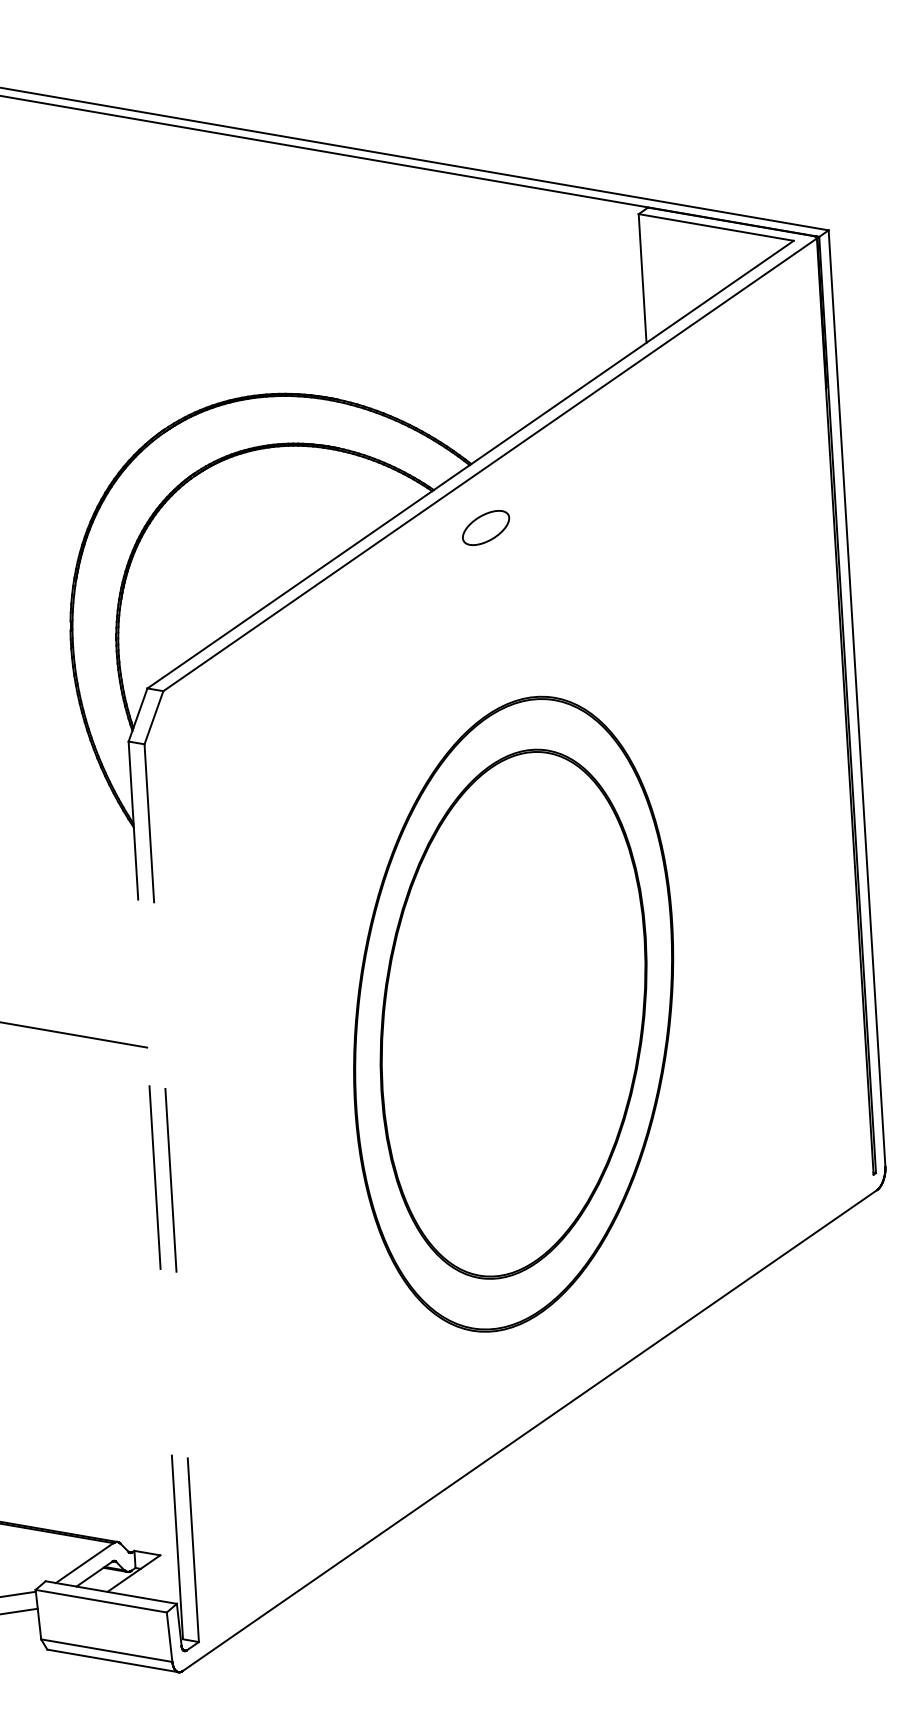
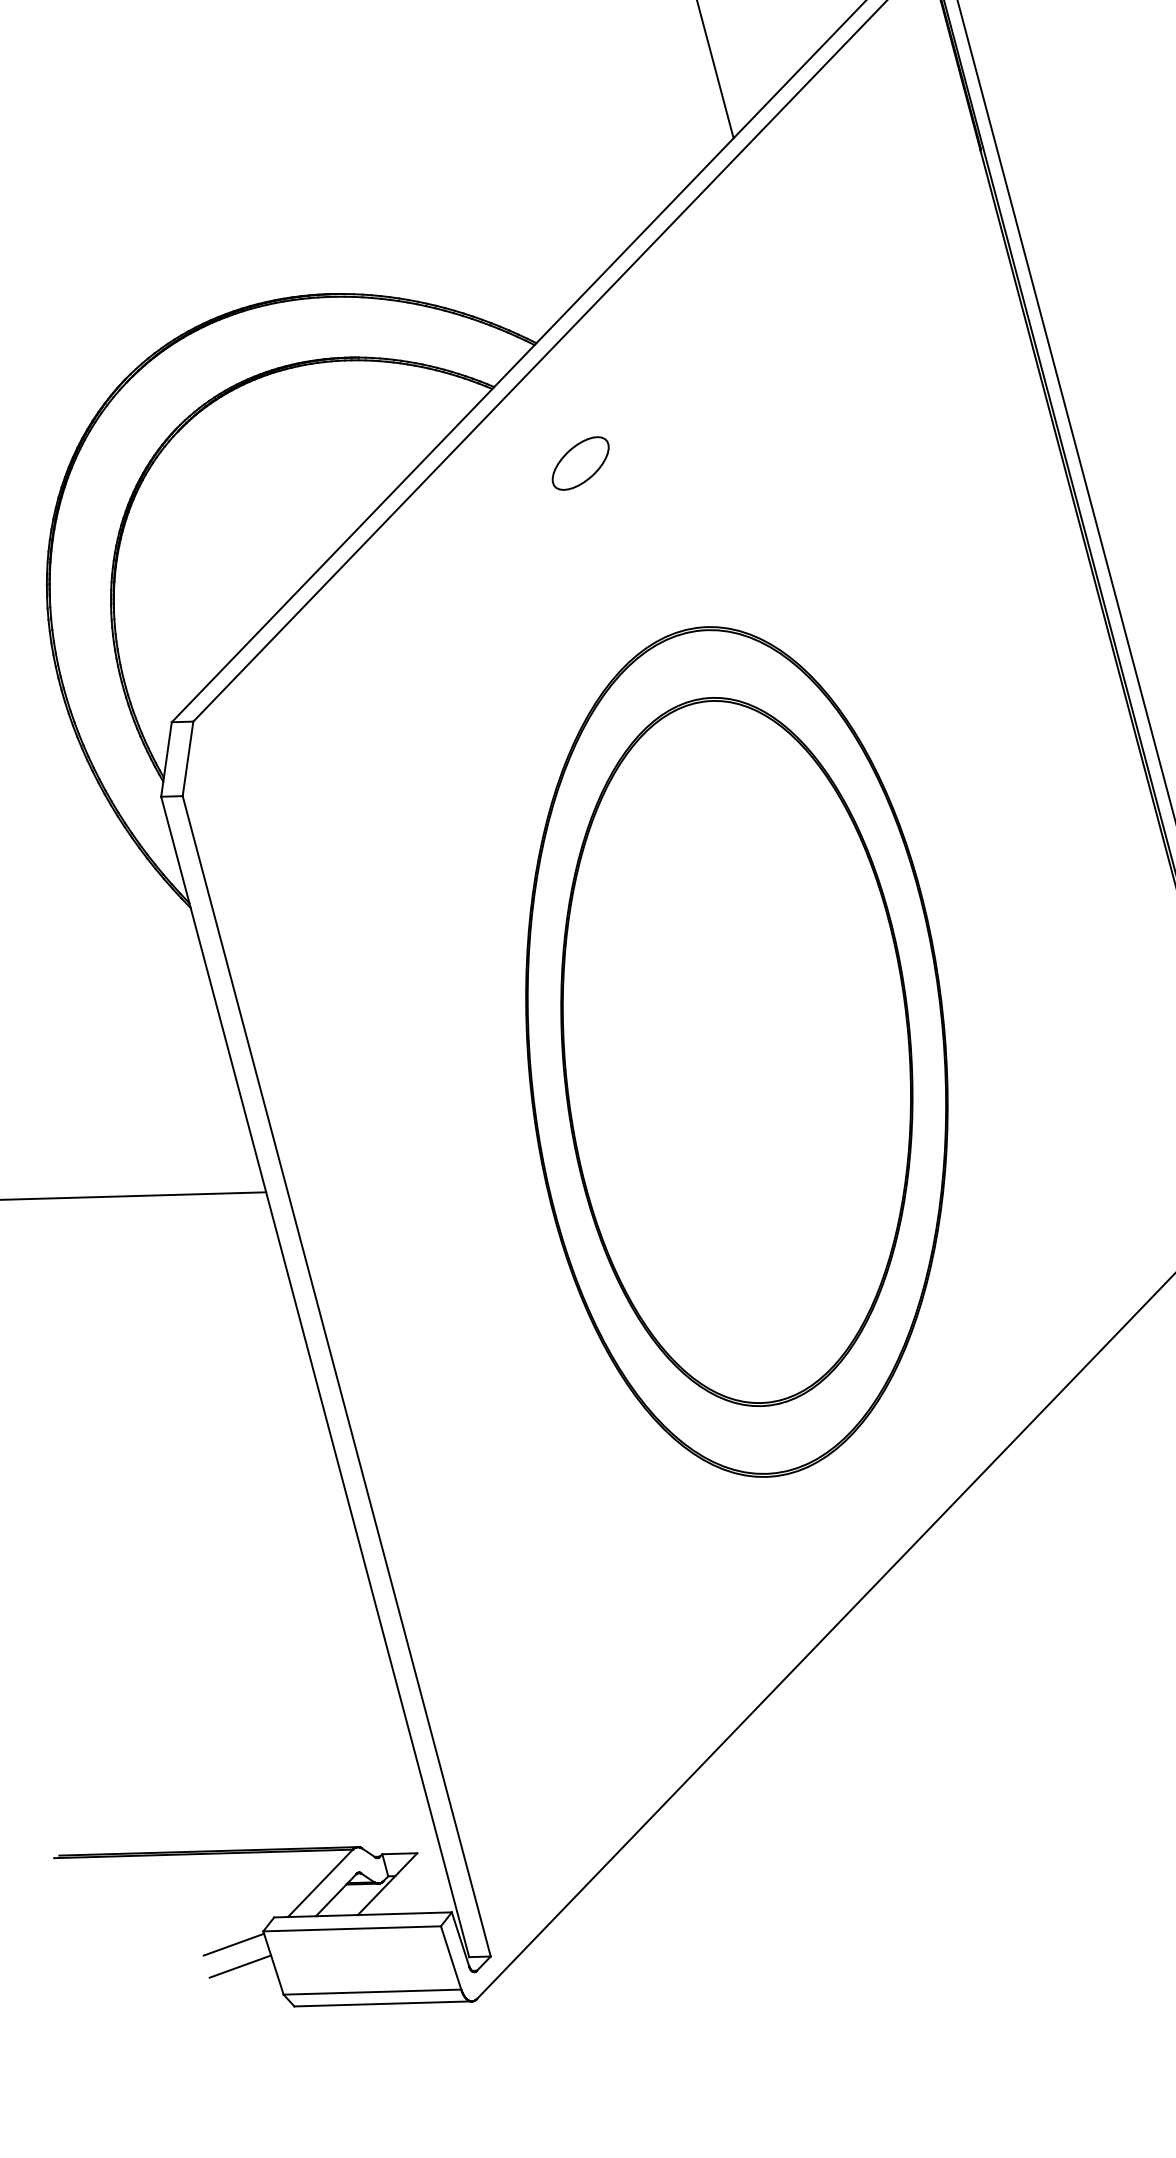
part: (486, 527) -> (581, 462), moved
line: (155, 1190) -> (314, 1377), dashed -> solid
line: (171, 1193) -> (336, 1376), dashed -> solid

